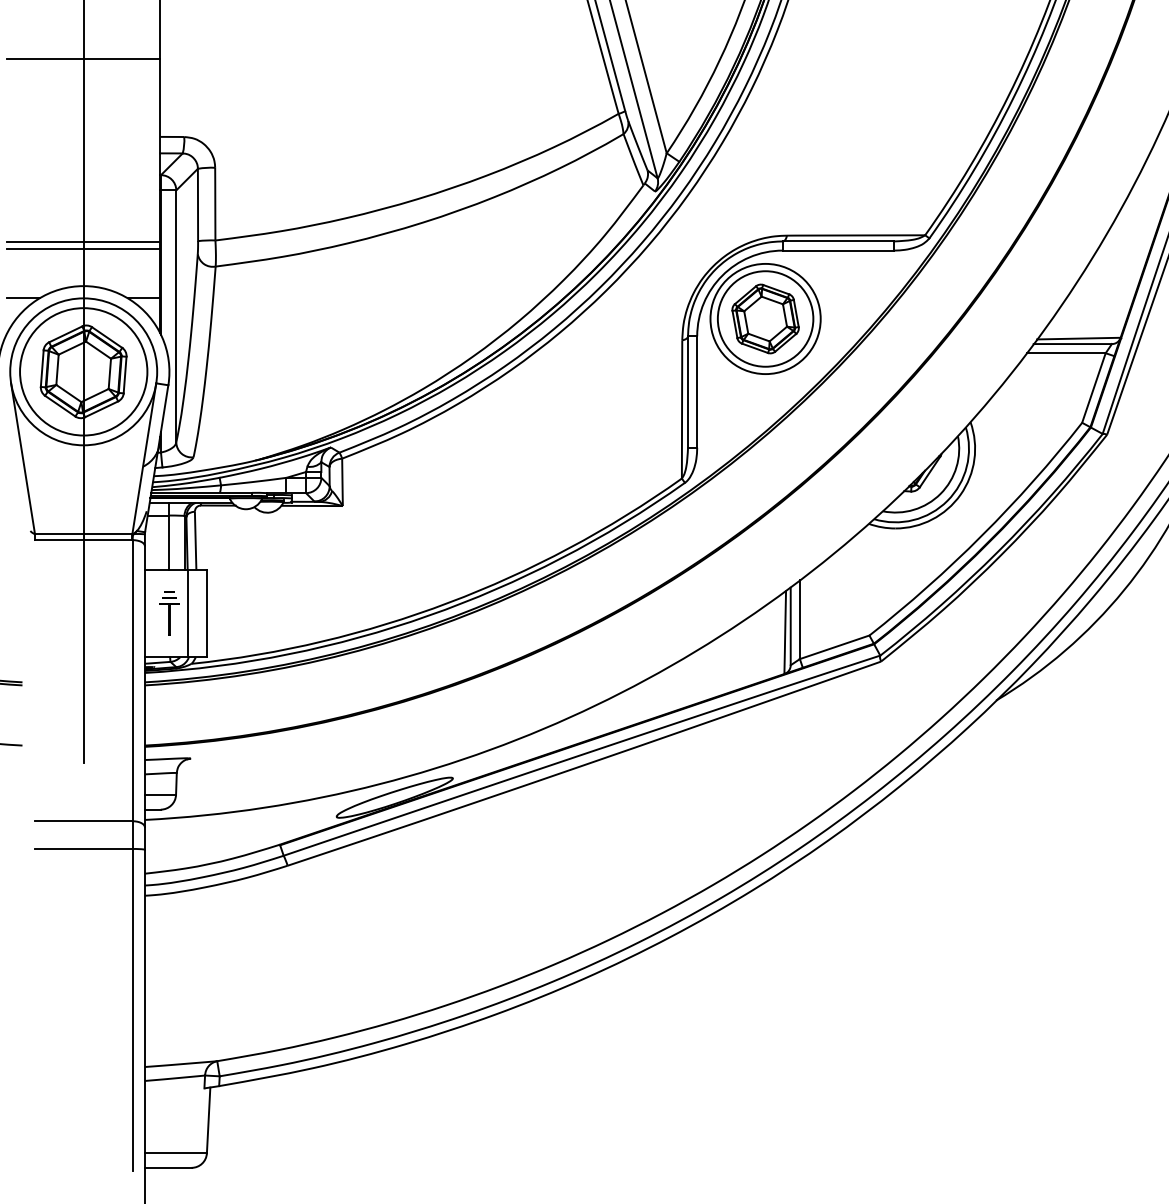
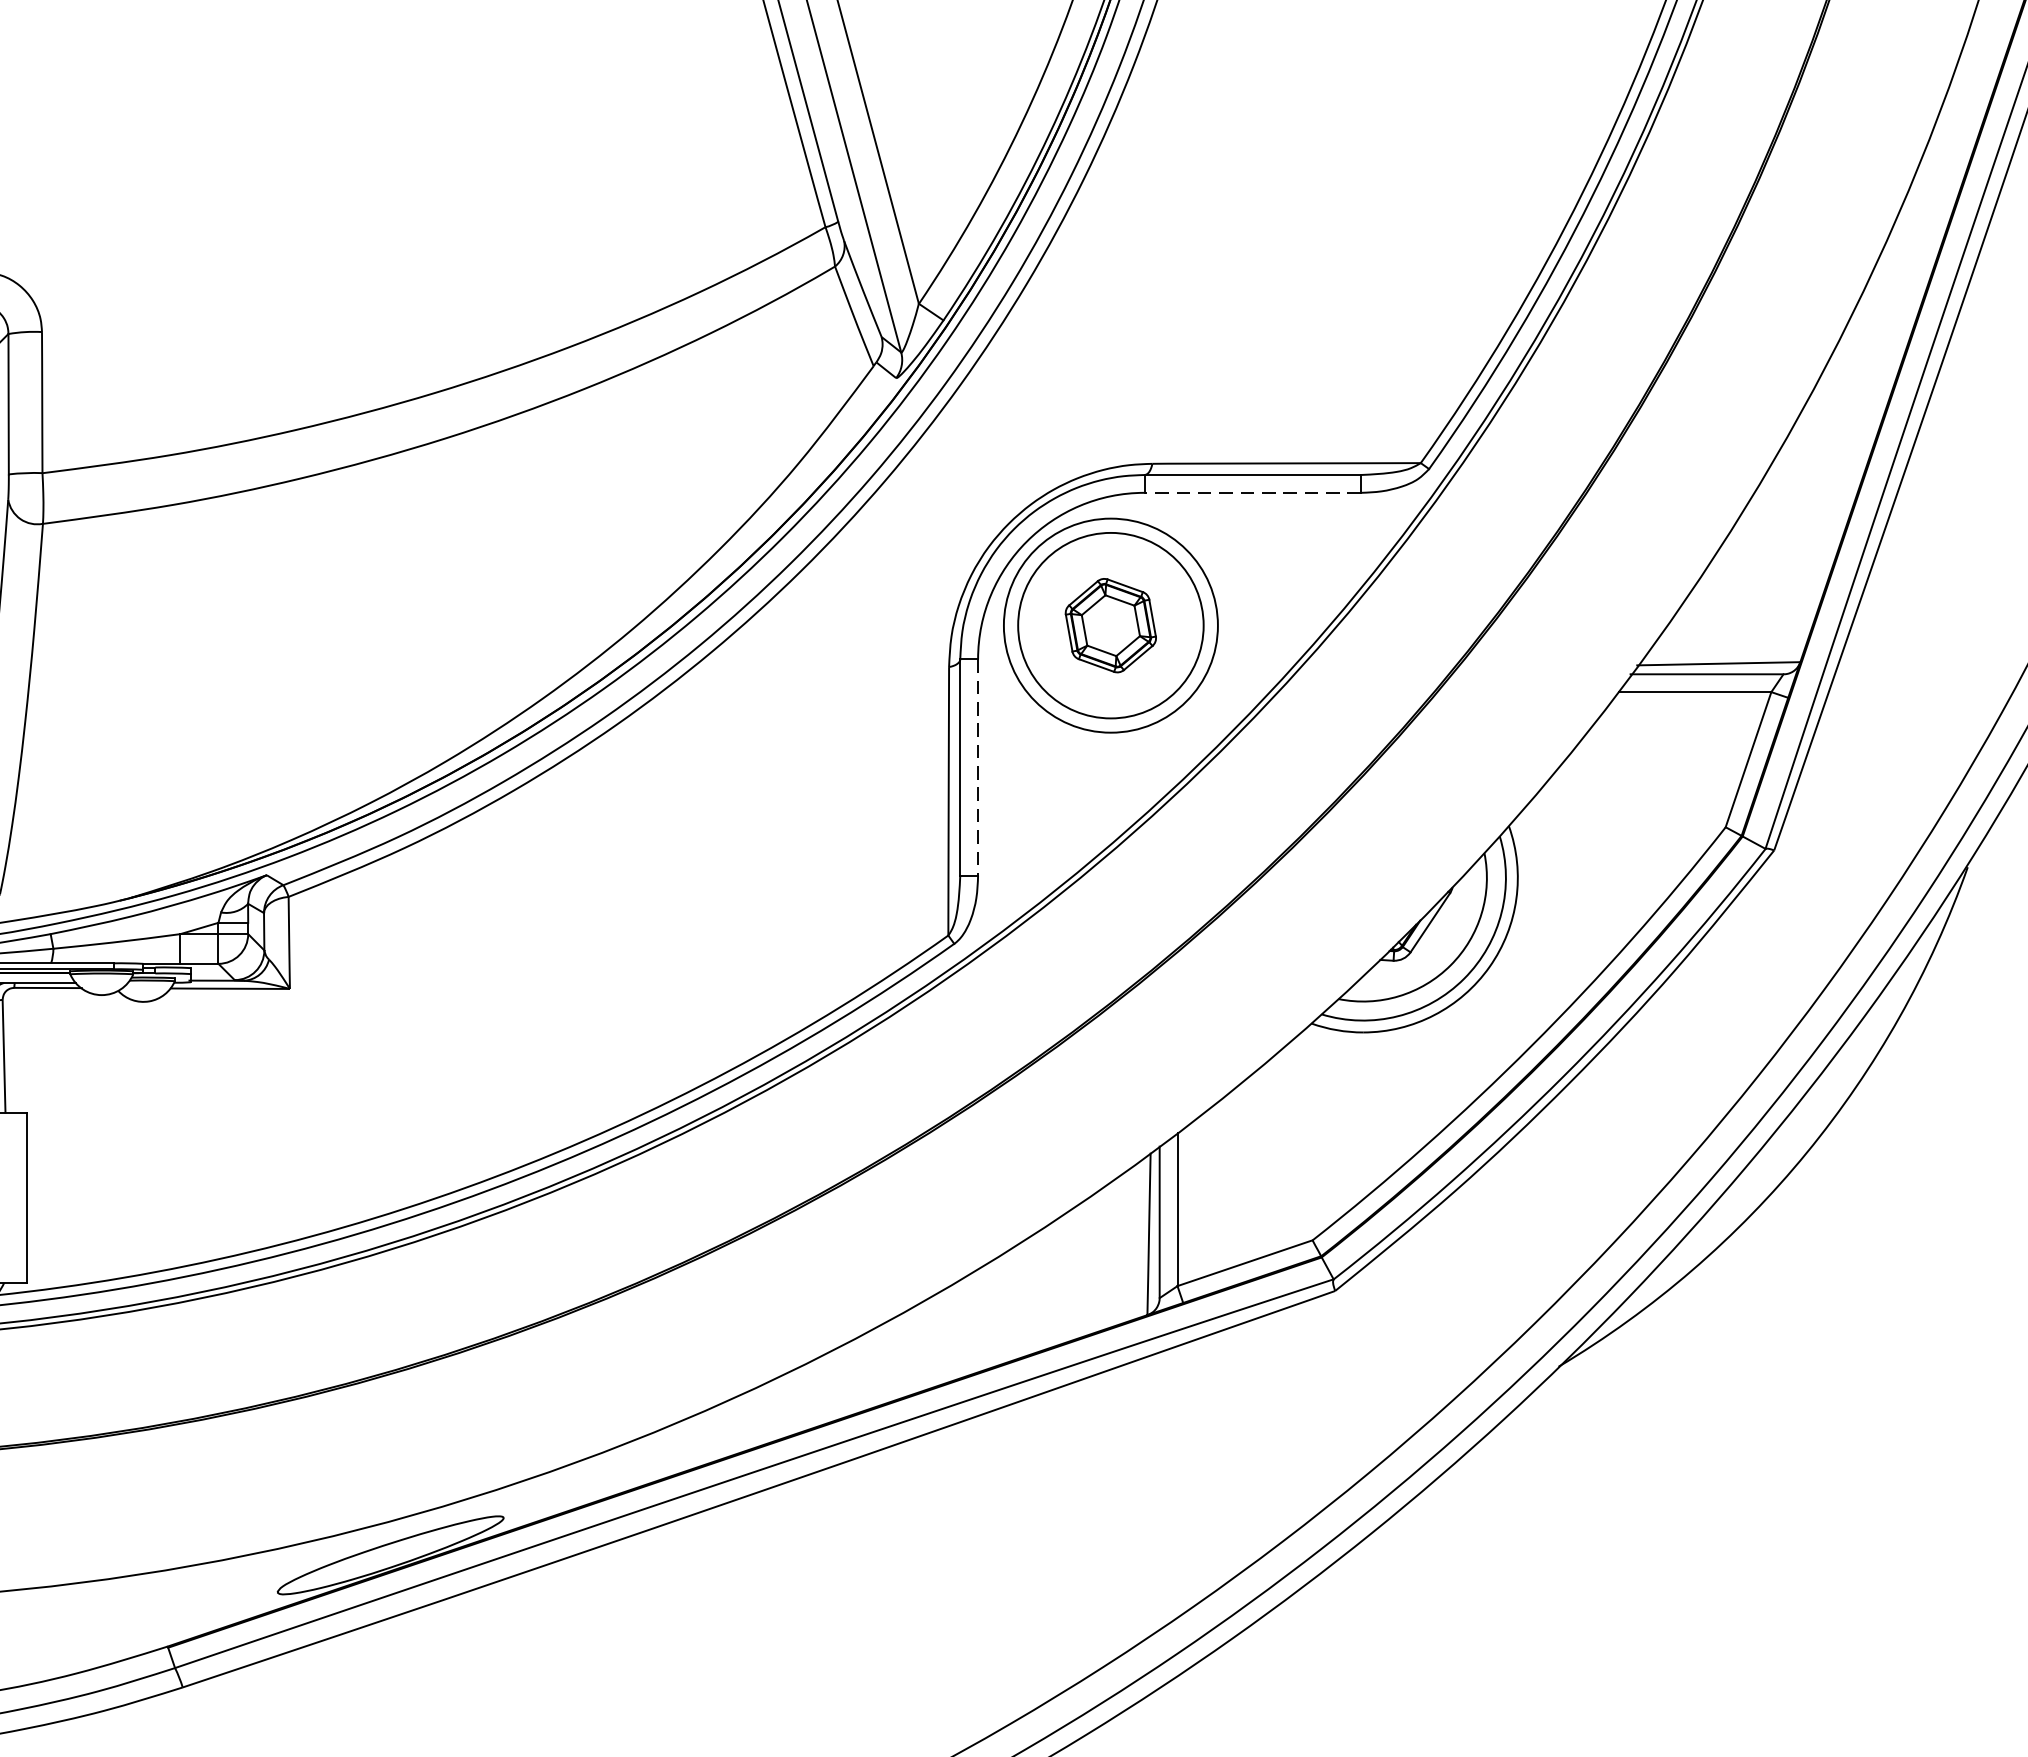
line: (838, 250) -> (1252, 492), solid -> dashed
part: (765, 318) -> (1110, 624), size x0.7
line: (697, 392) -> (978, 768), solid -> dashed

